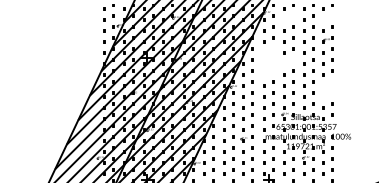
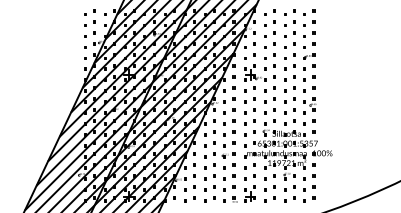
part: (288, 17) -> (269, 34), added
part: (328, 17) -> (309, 34), added
part: (278, 61) -> (259, 78), added
part: (328, 88) -> (309, 105), added

